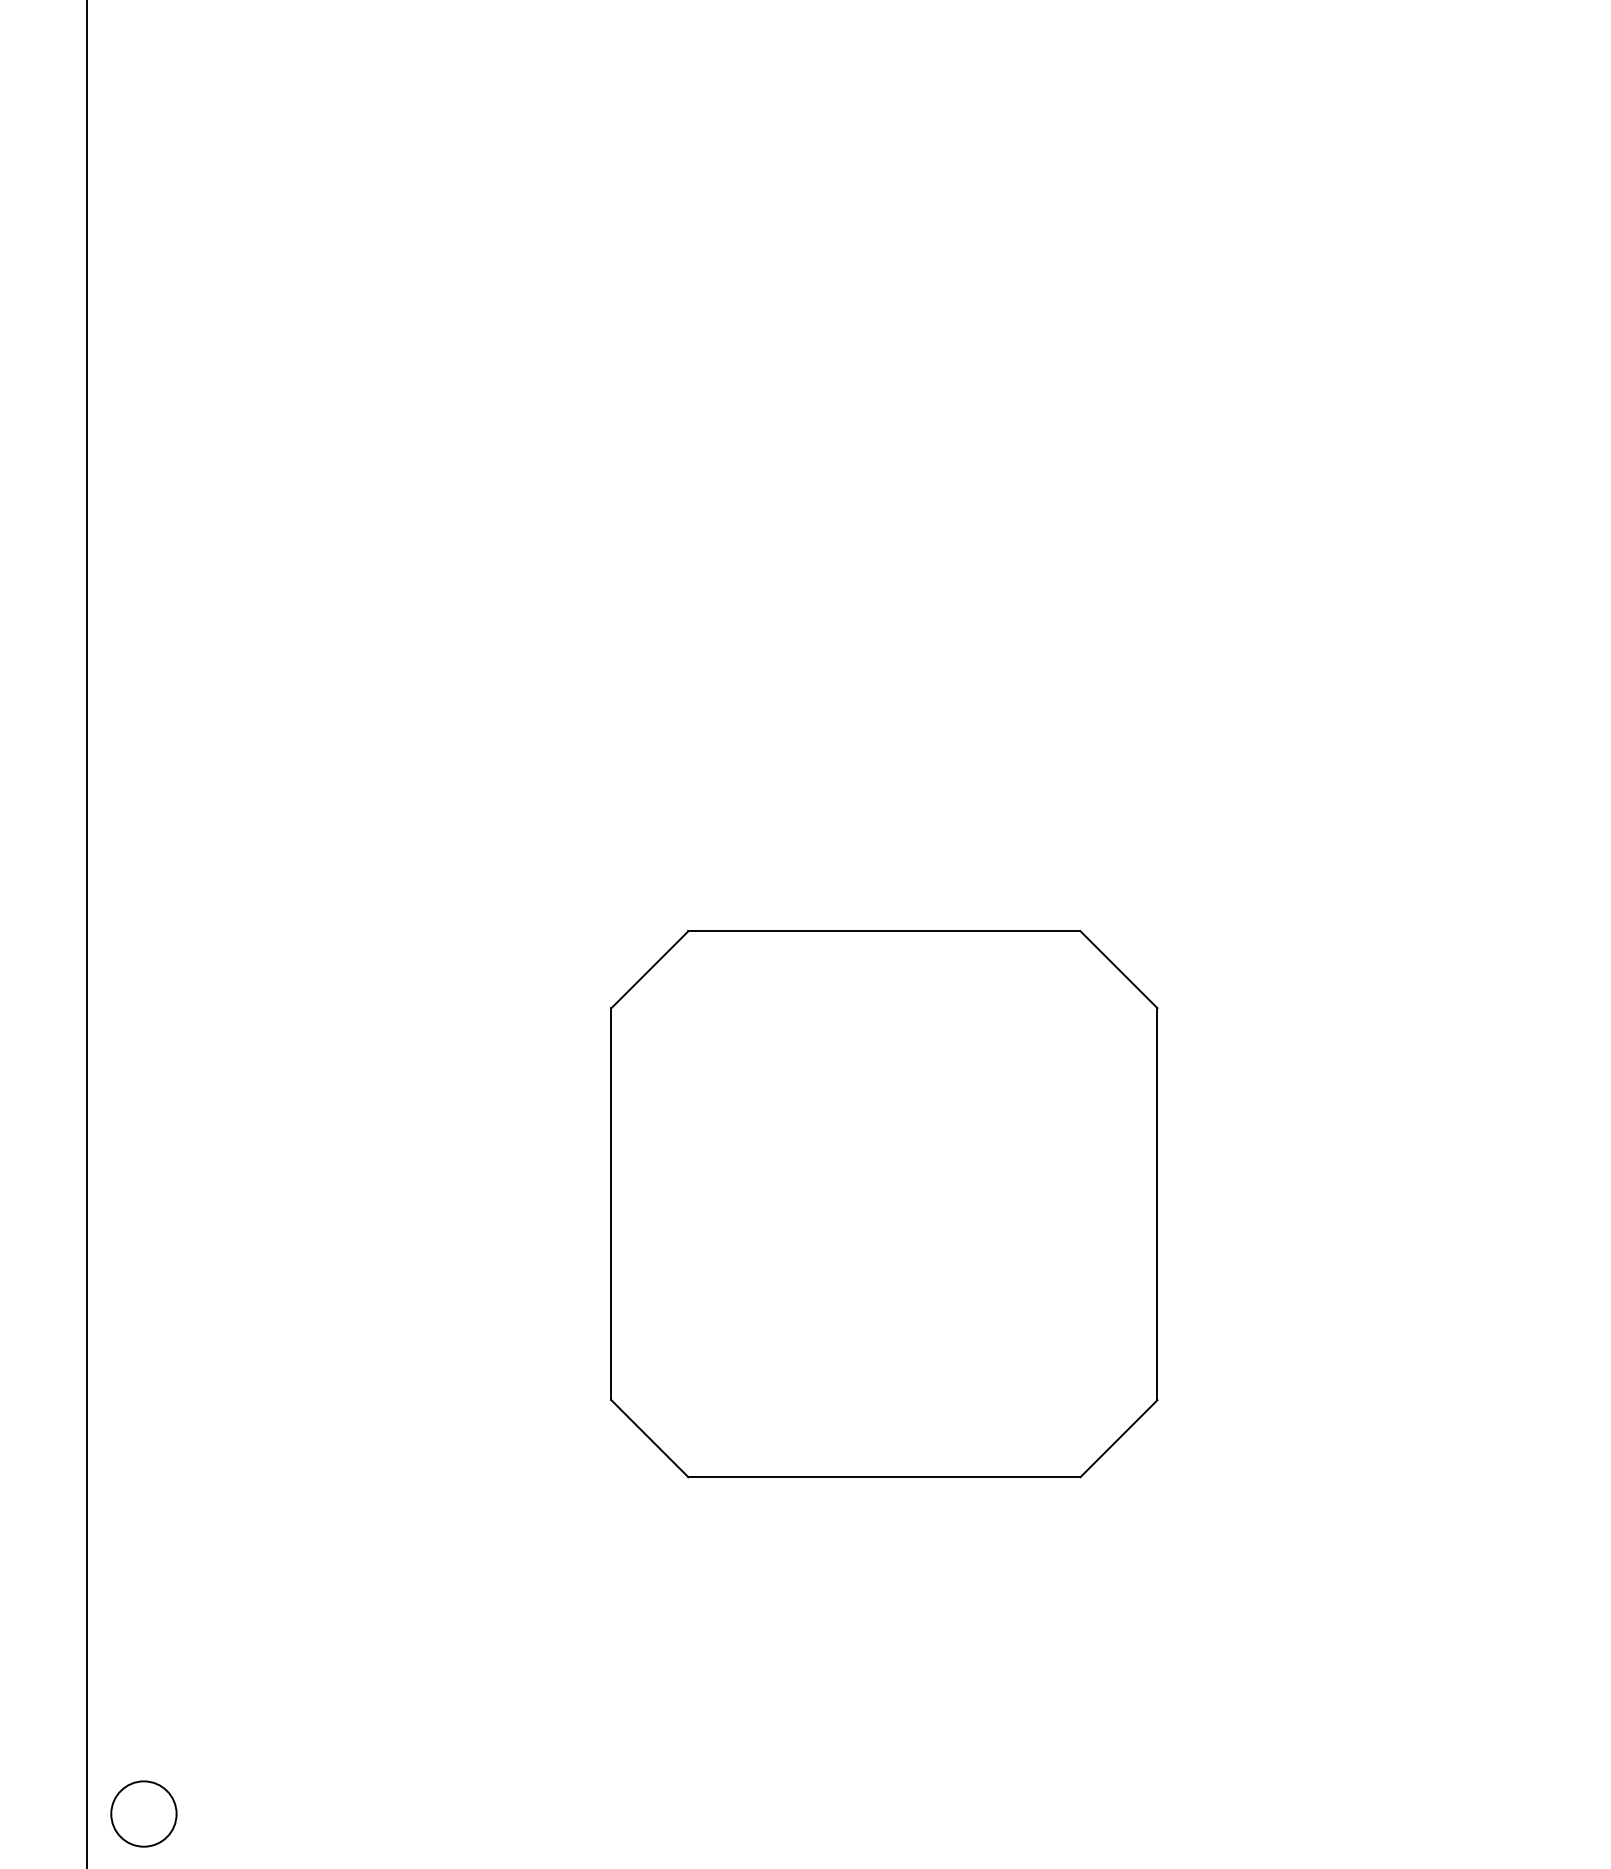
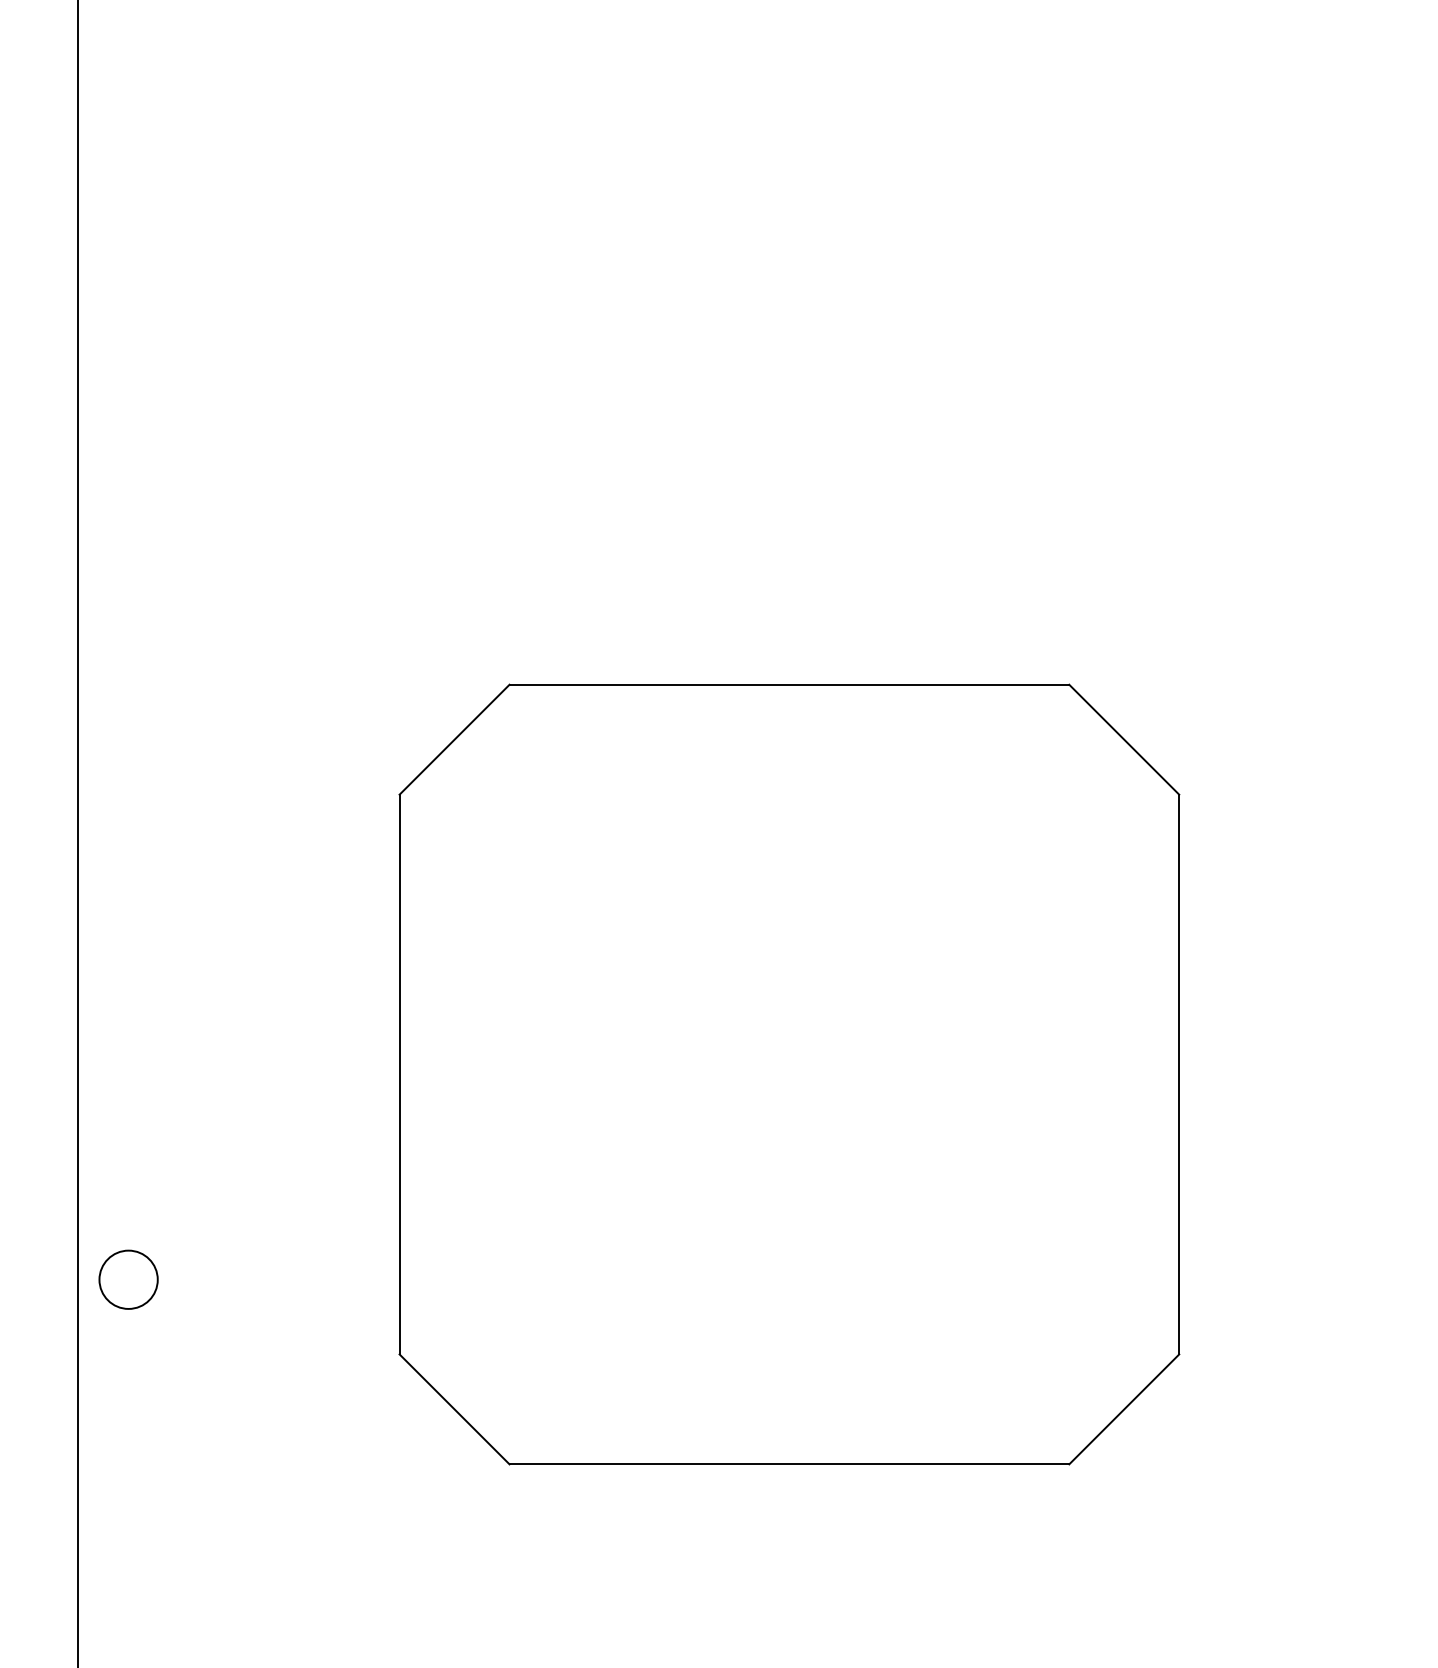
part: (884, 1204) -> (789, 1074), size x1.6
circle: (143, 1813) -> (128, 1279), moved

